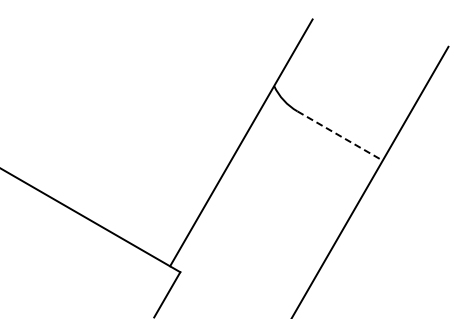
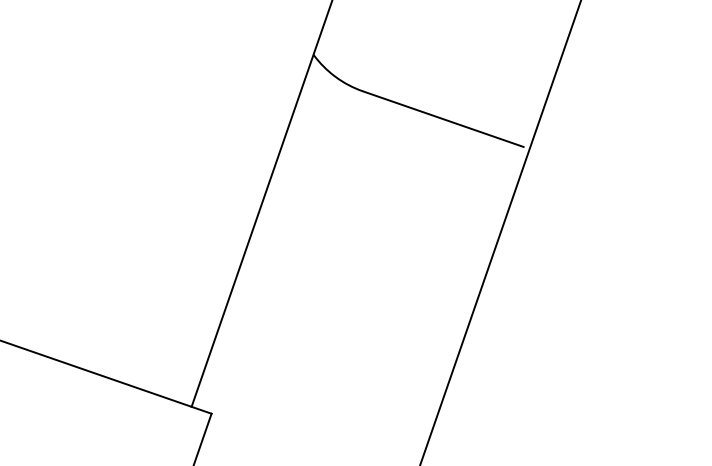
line: (338, 135) -> (443, 119), dashed -> solid

